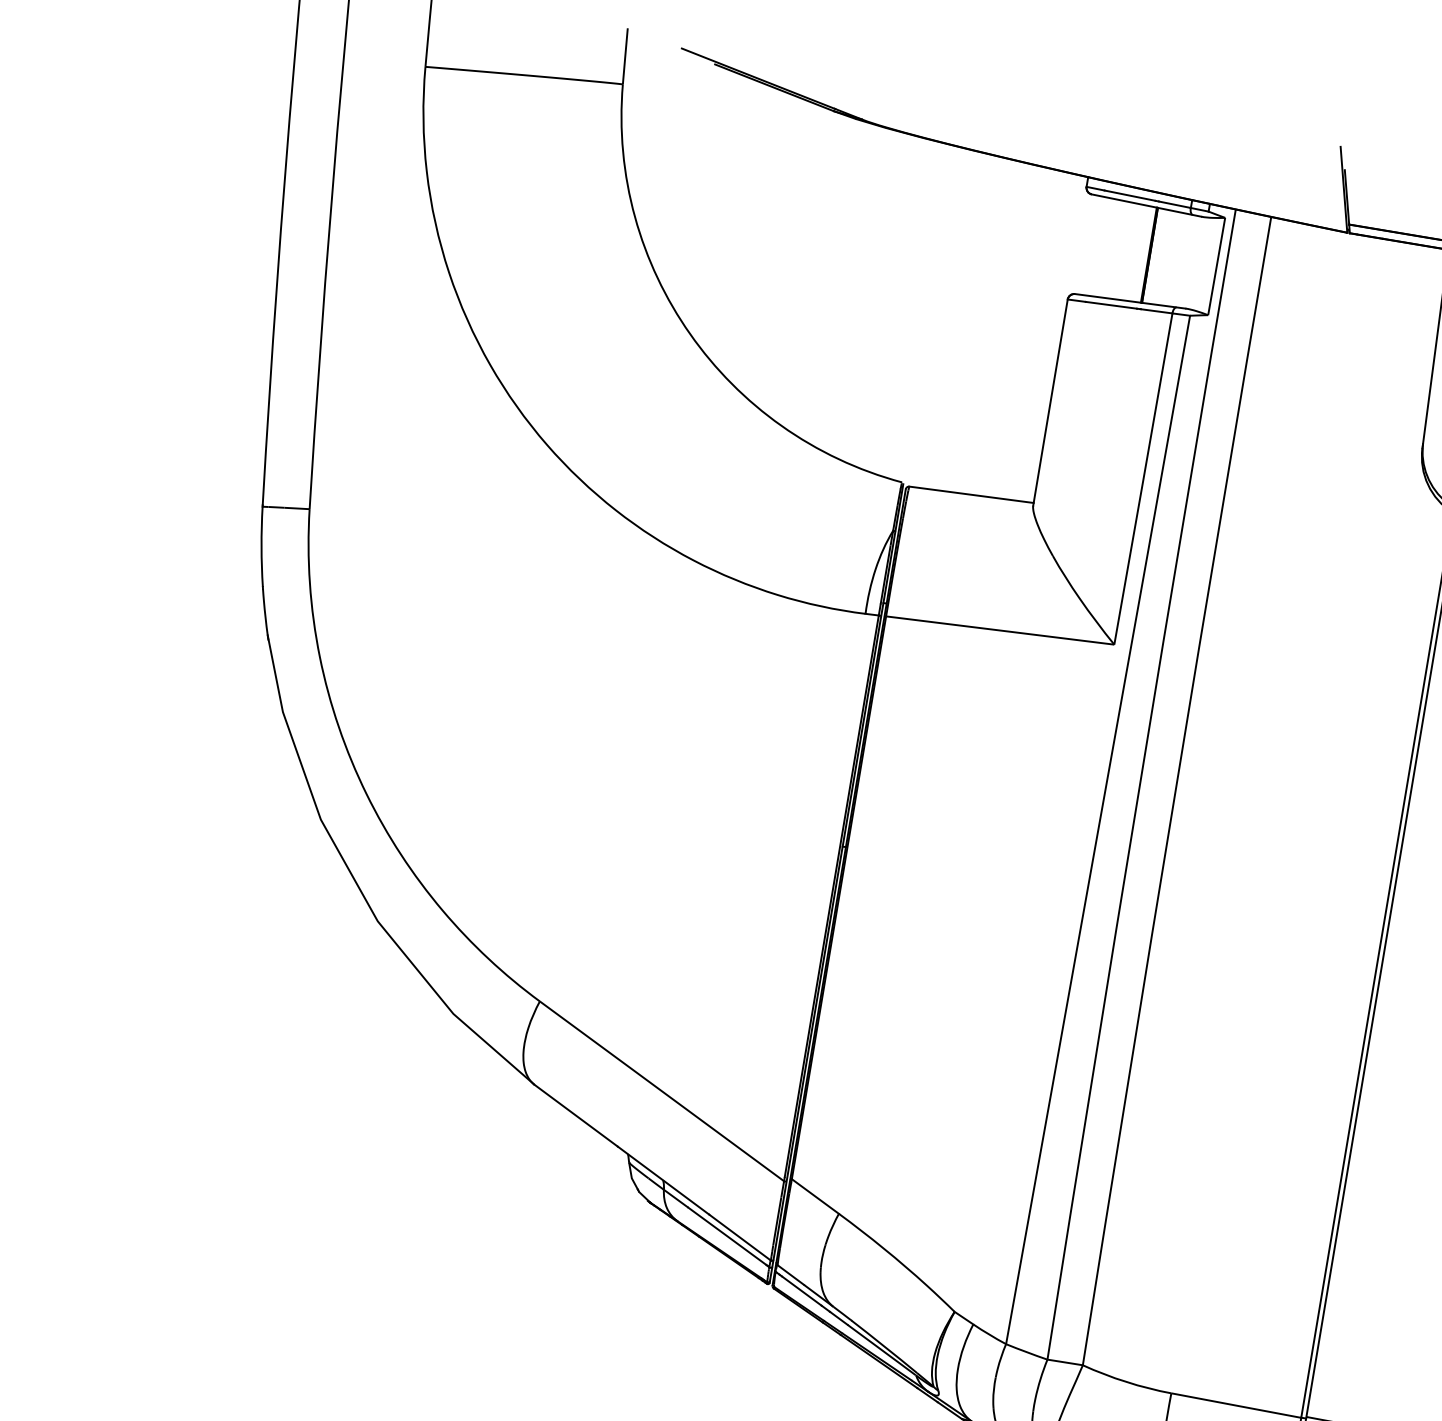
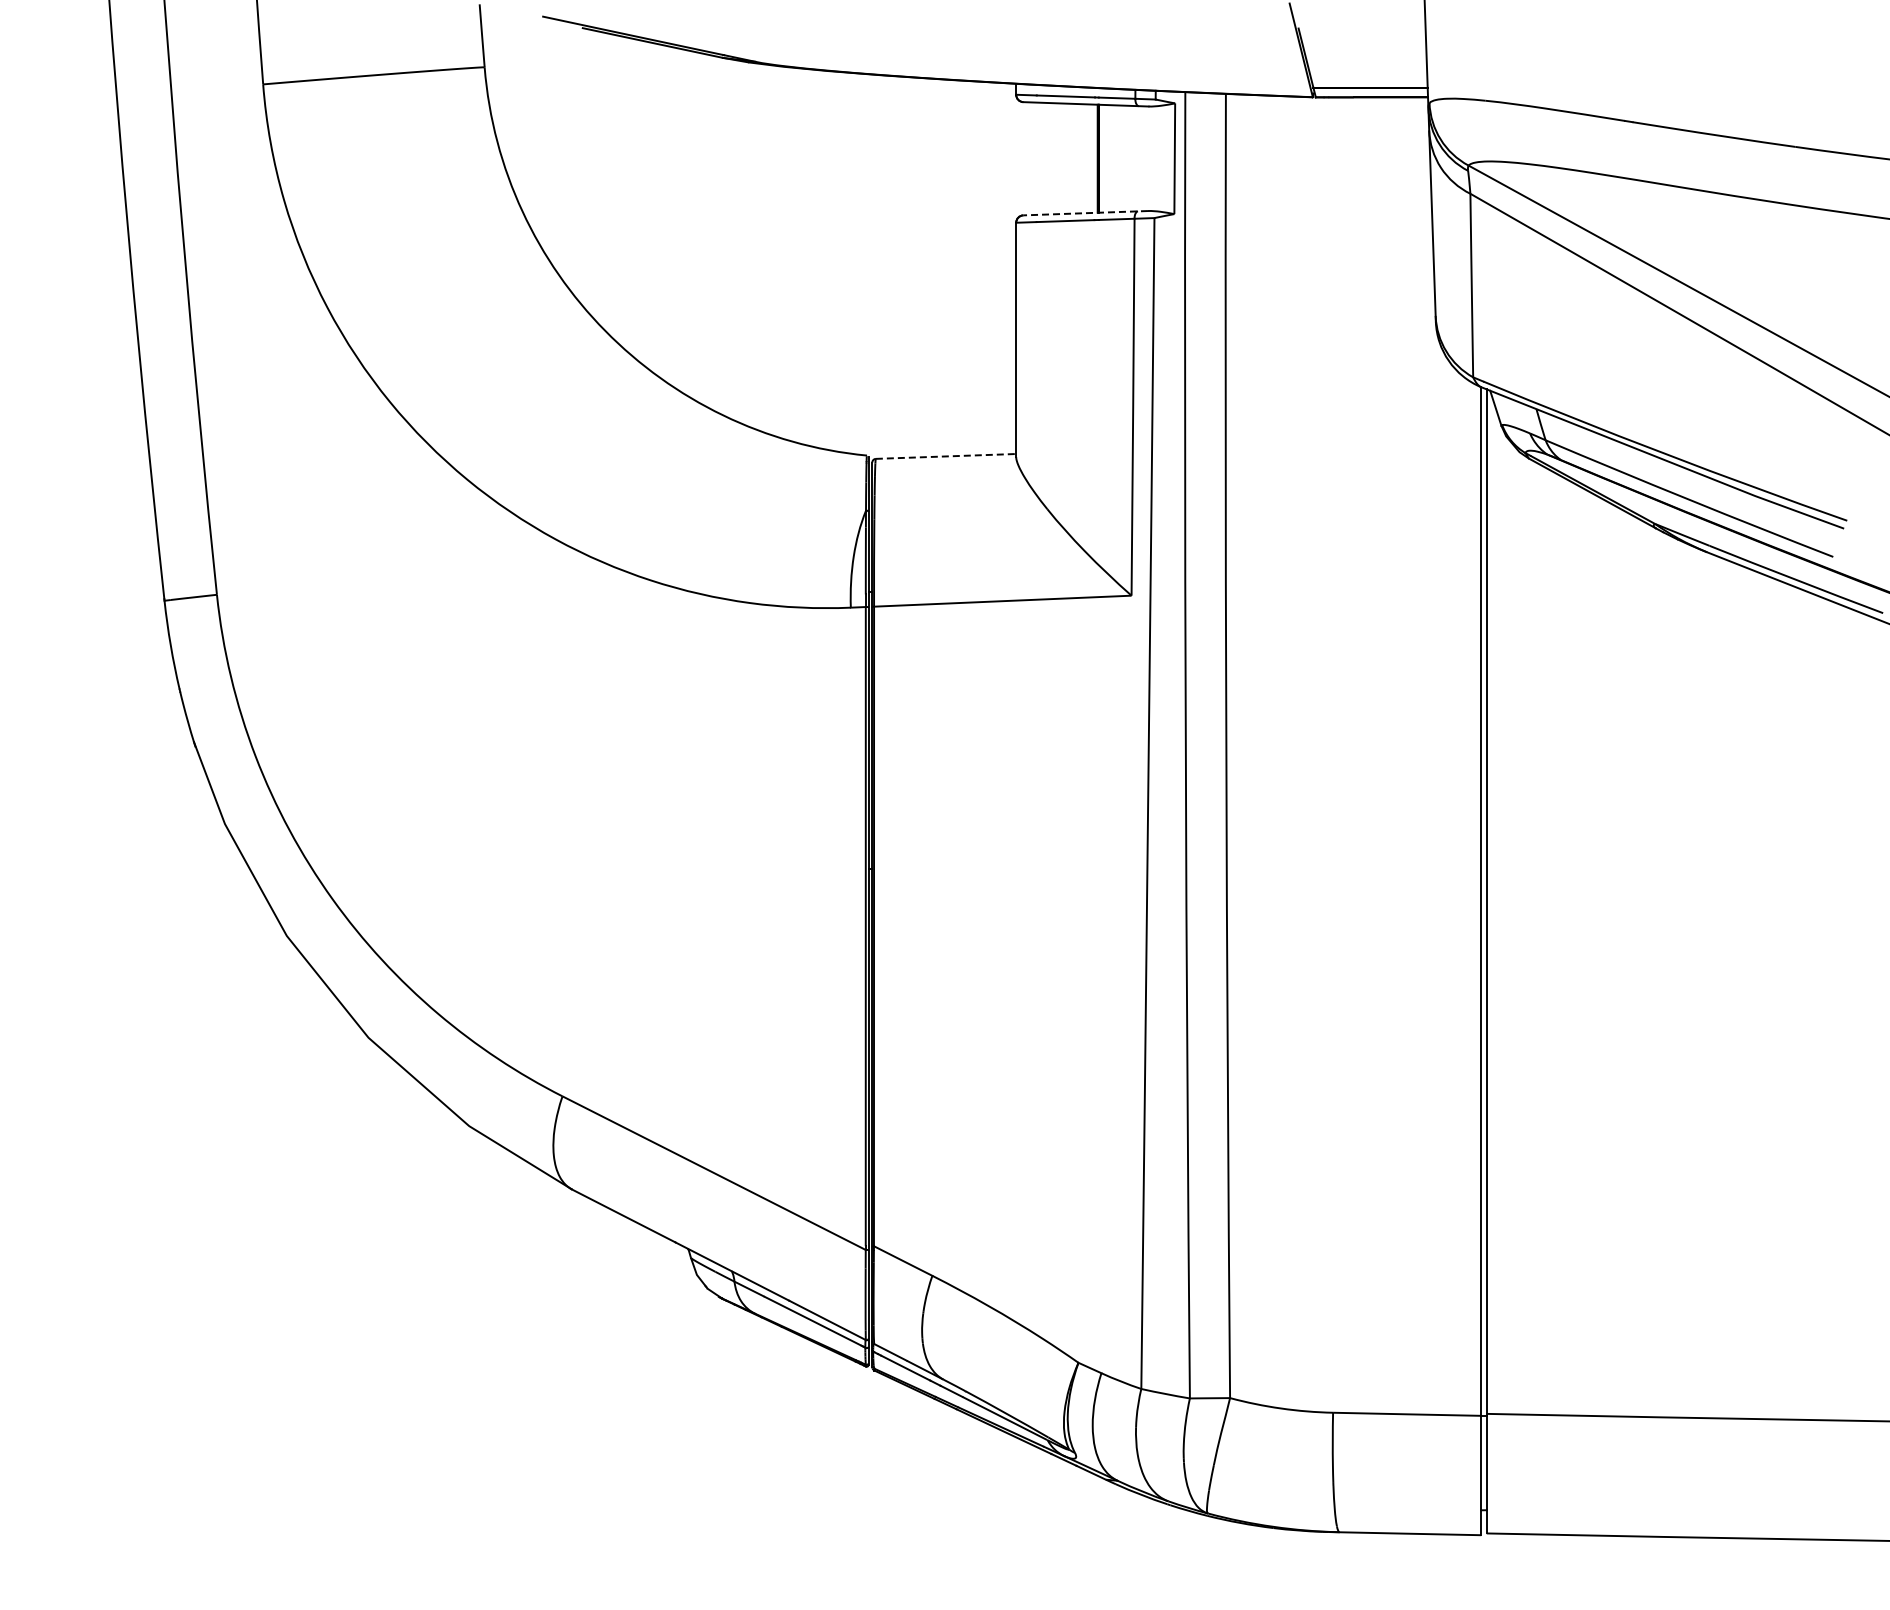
line: (1130, 301) -> (1085, 213), solid -> dashed
line: (971, 494) -> (946, 456), solid -> dashed

